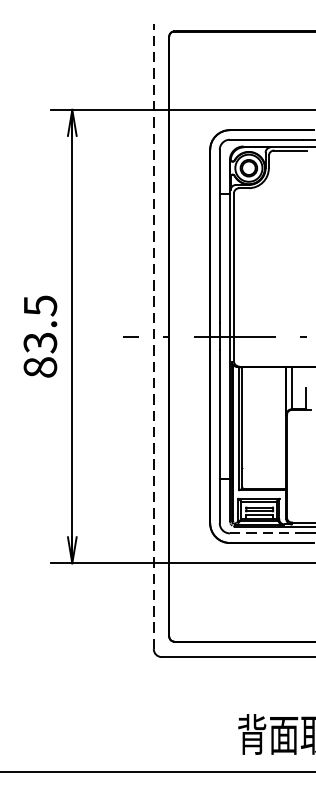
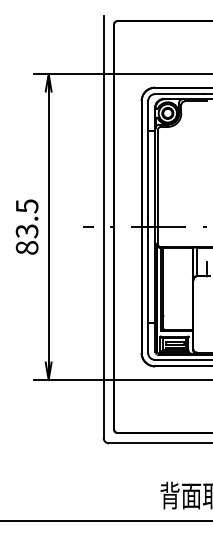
line: (153, 337) -> (103, 227), dashed -> solid
line: (266, 532) -> (179, 359), dashed -> solid

